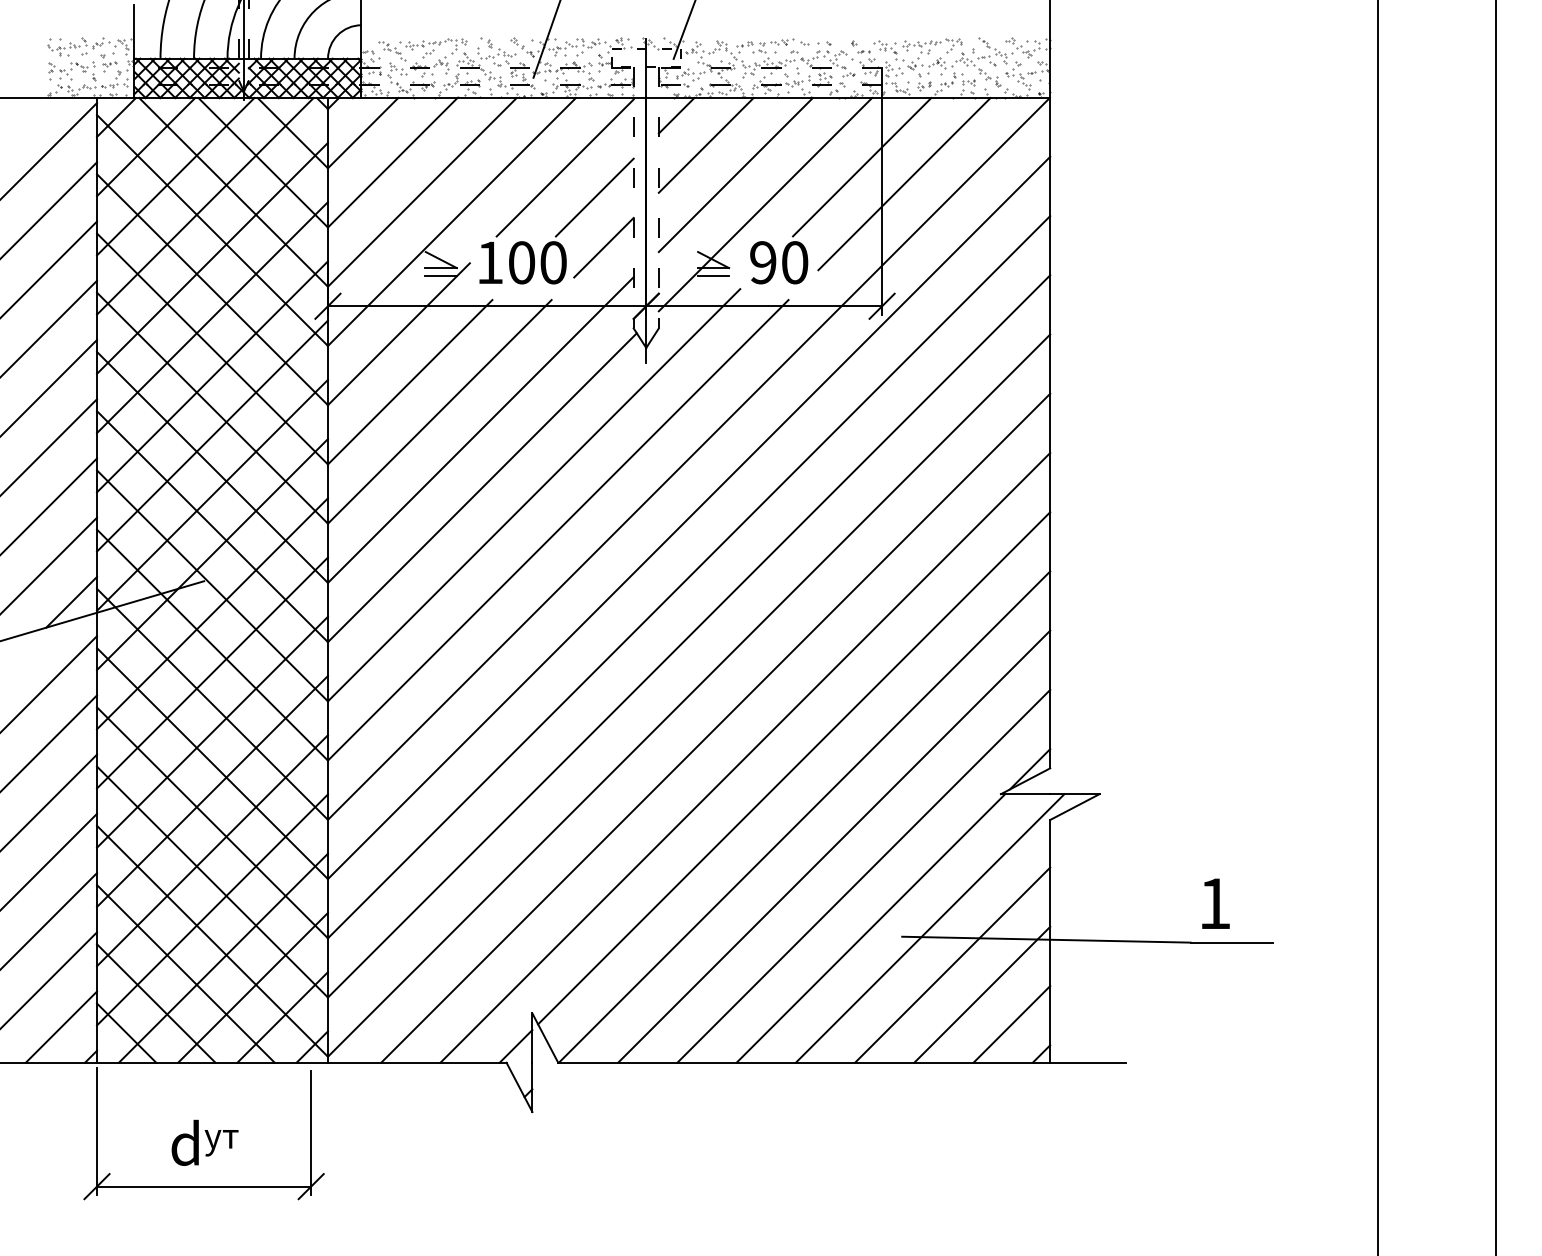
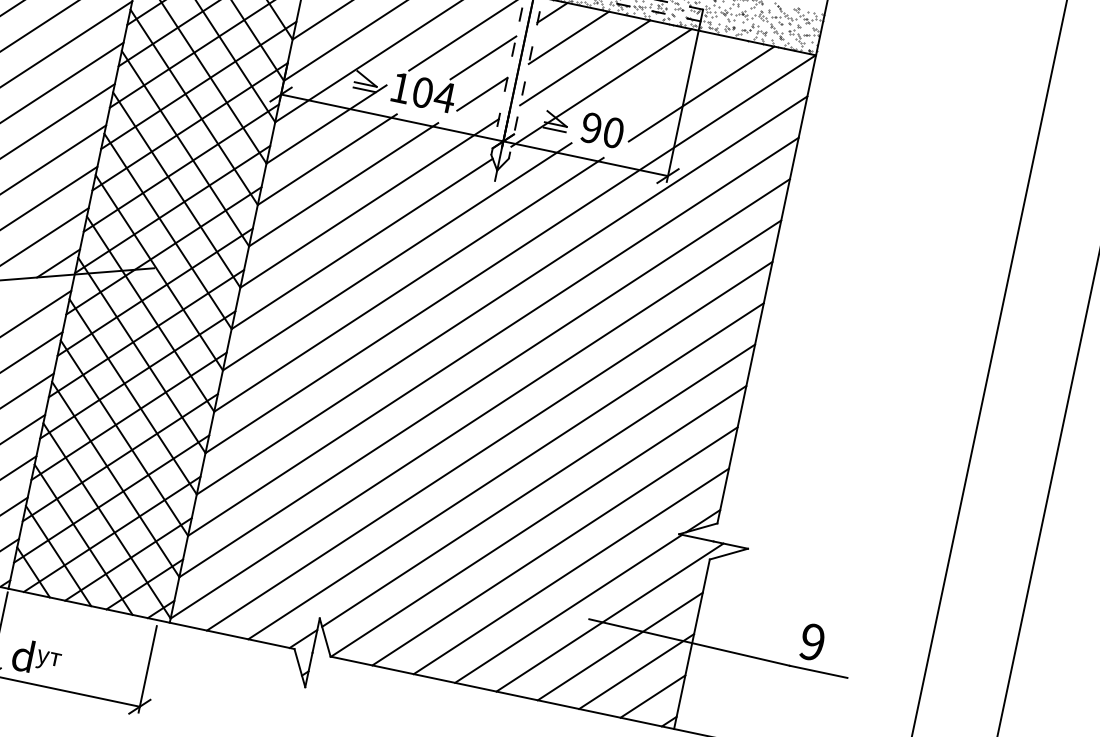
line: (862, 167) -> (674, 76), removed
text: (553, 262) -> (445, 97), 100 -> 104
text: (1214, 903) -> (812, 641), 1 -> 9
text: (204, 1142) -> (36, 657), moved

